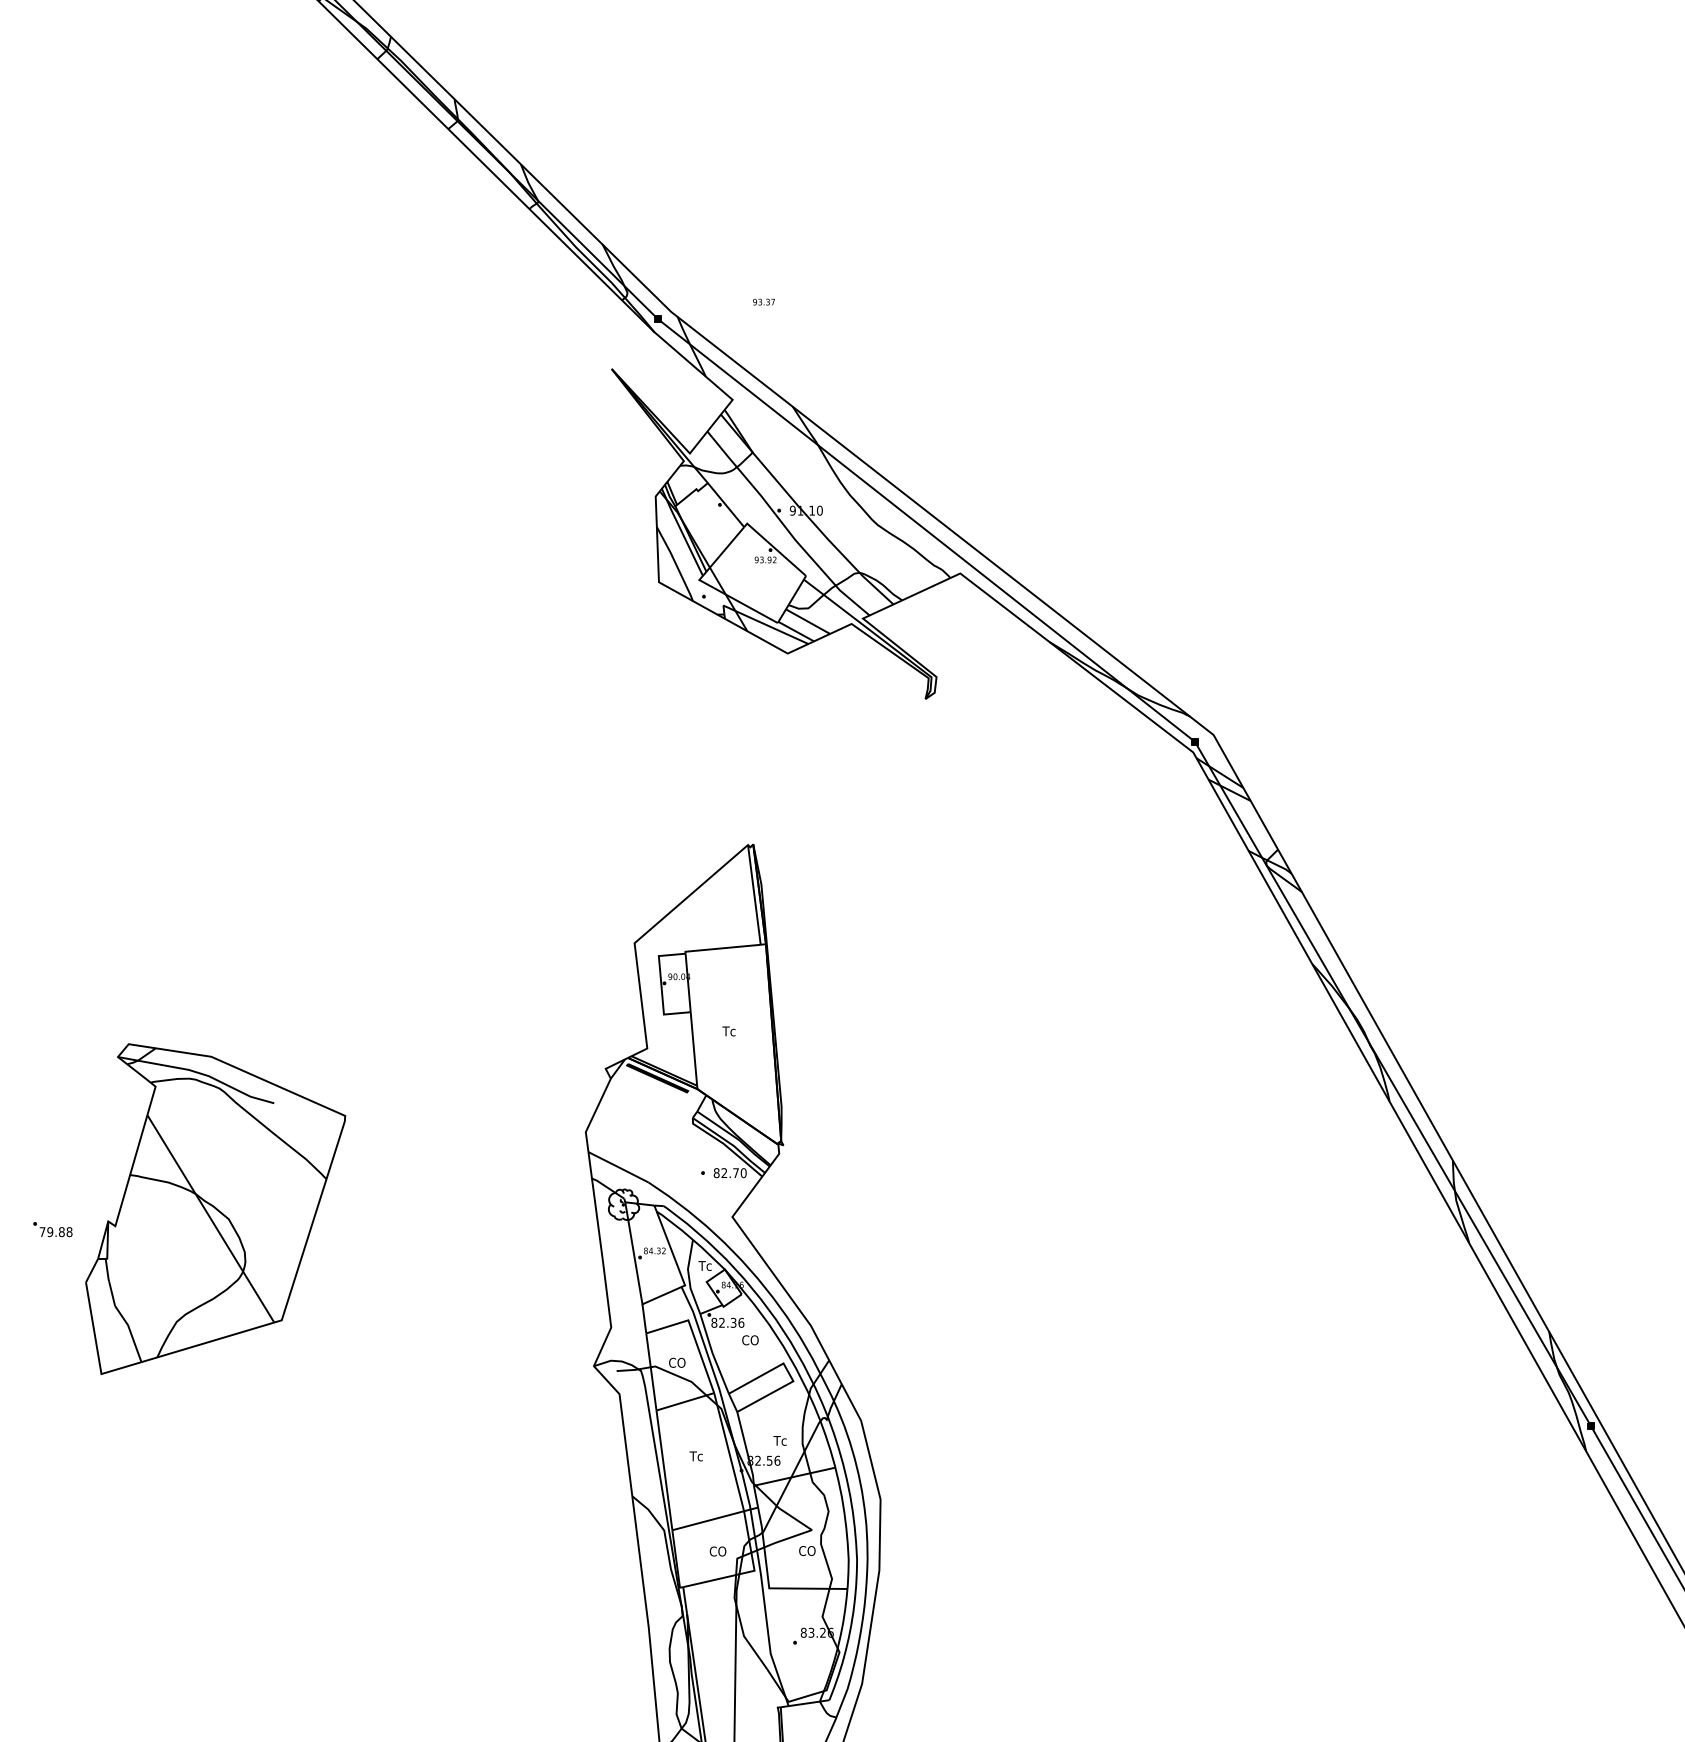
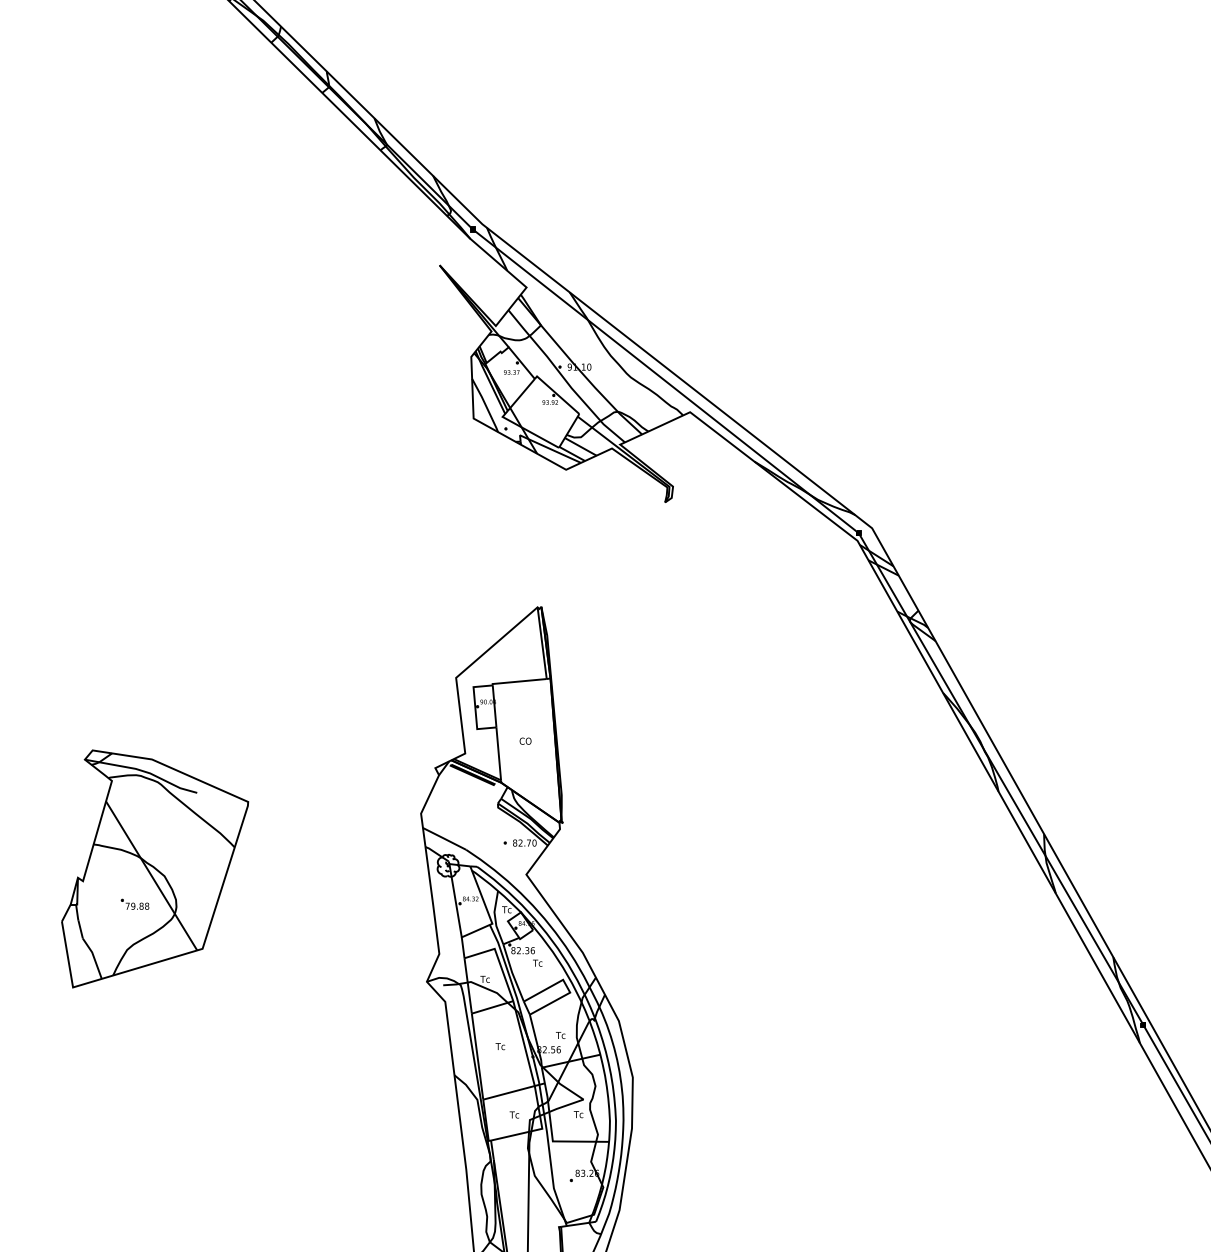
text: (763, 301) -> (511, 372), moved
text: (730, 1031) -> (525, 741), Tc -> CO
part: (52, 1229) -> (134, 904), moved
text: (749, 1340) -> (538, 963), CO -> Tc
text: (676, 1362) -> (486, 979), CO -> Tc
text: (717, 1551) -> (515, 1114), CO -> Tc
text: (806, 1551) -> (579, 1114), CO -> Tc

